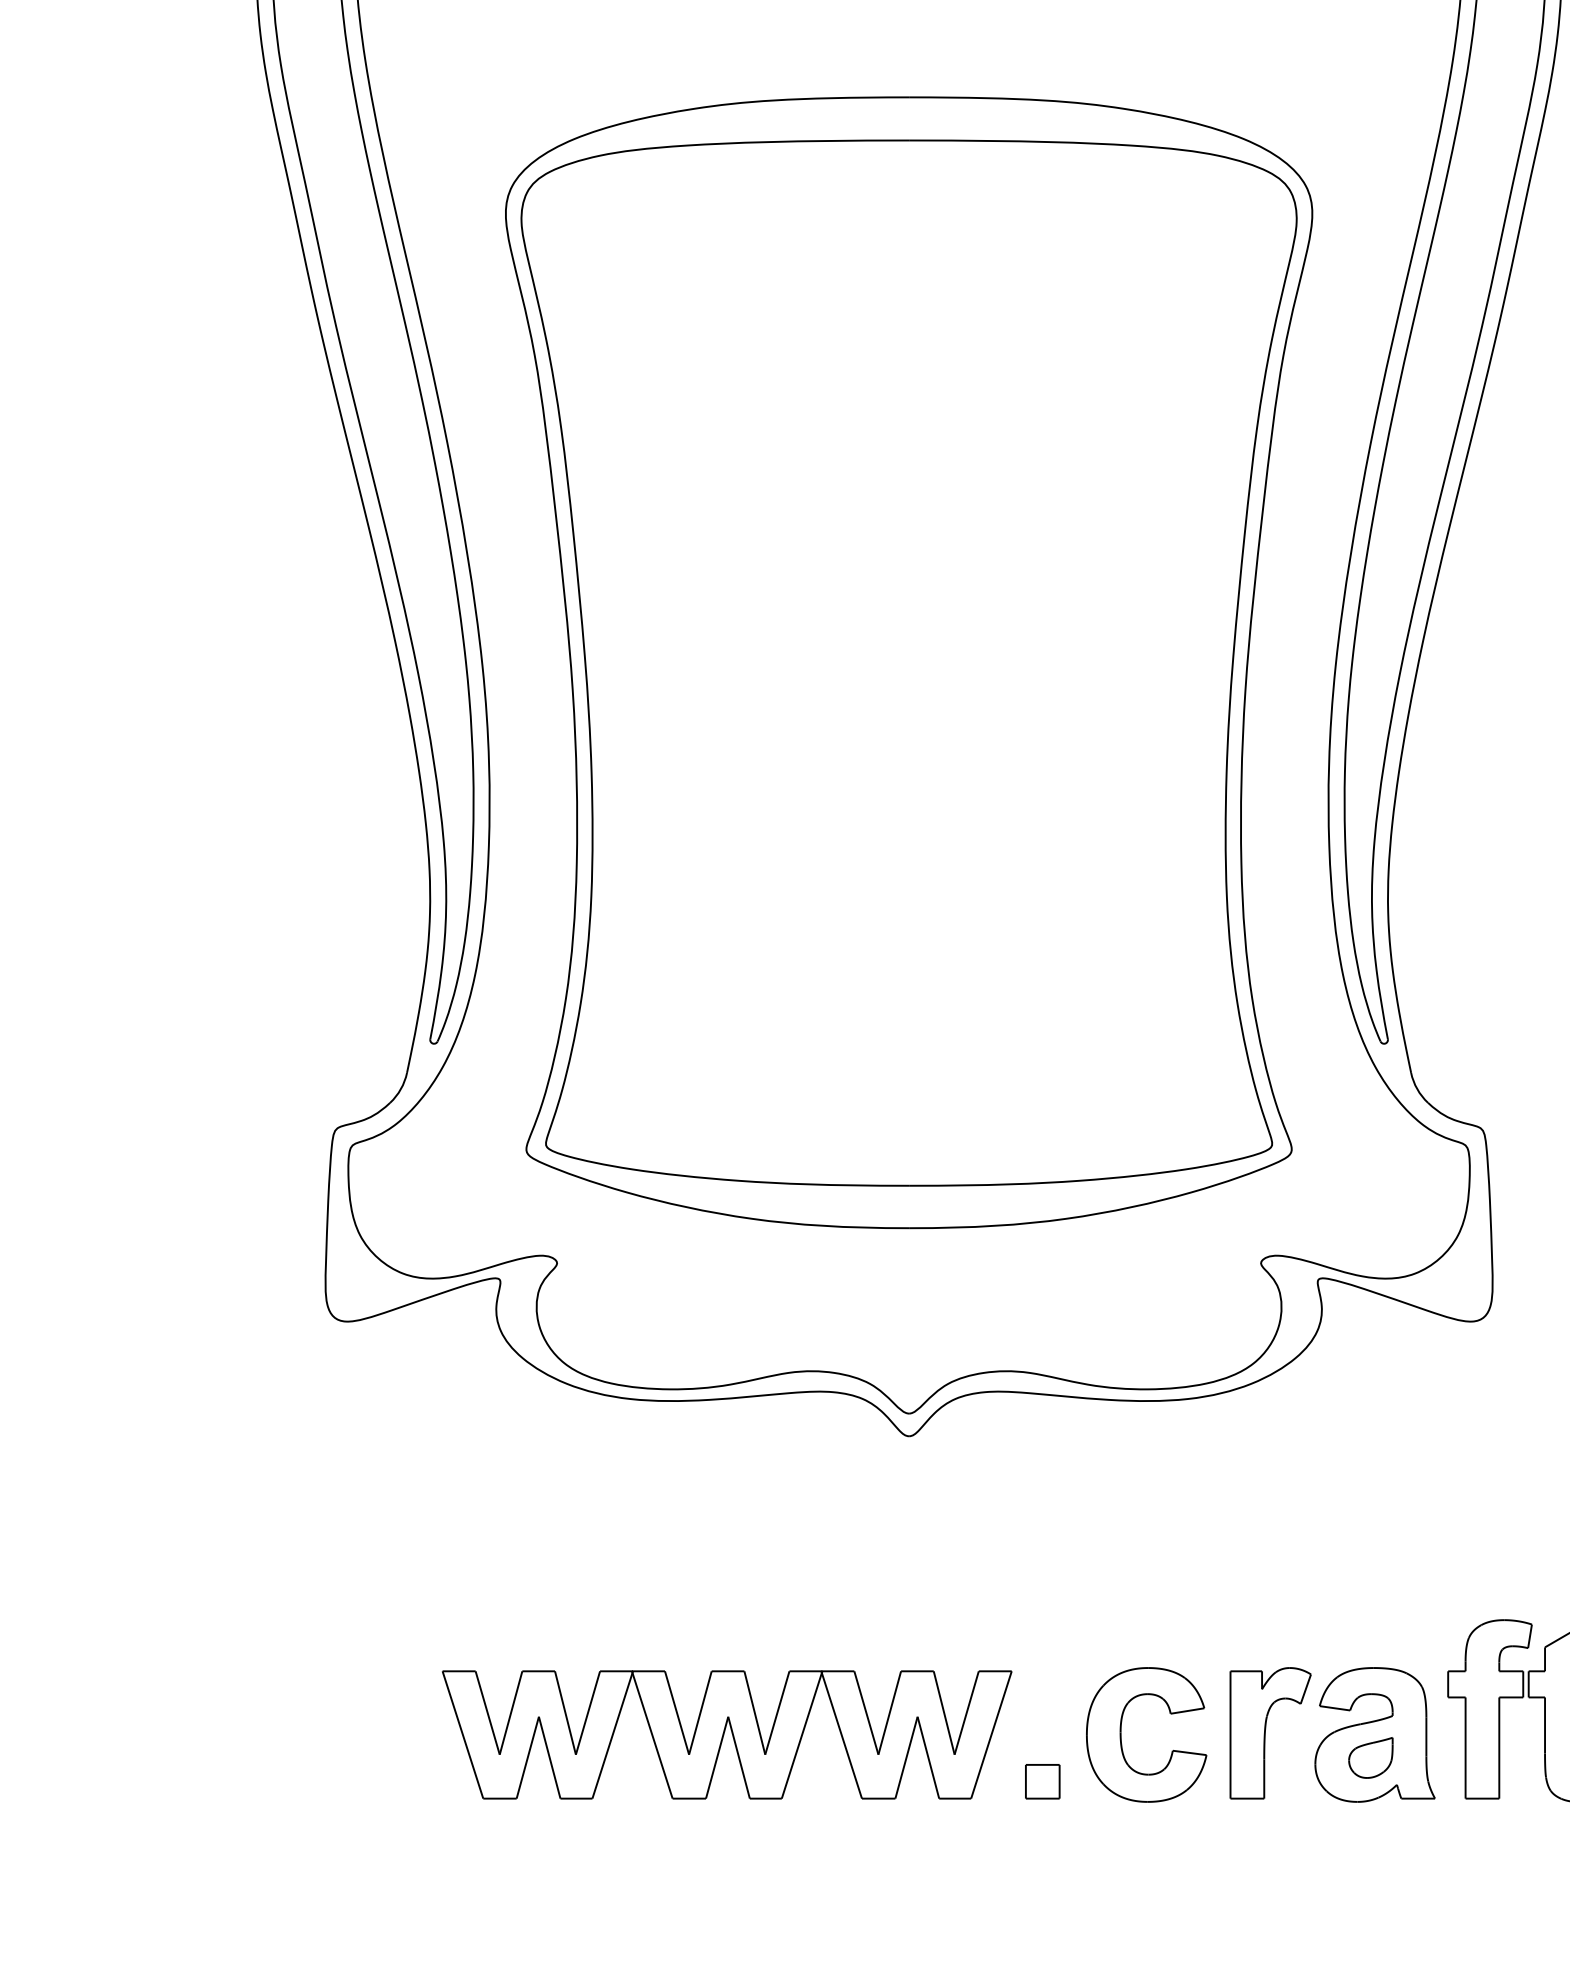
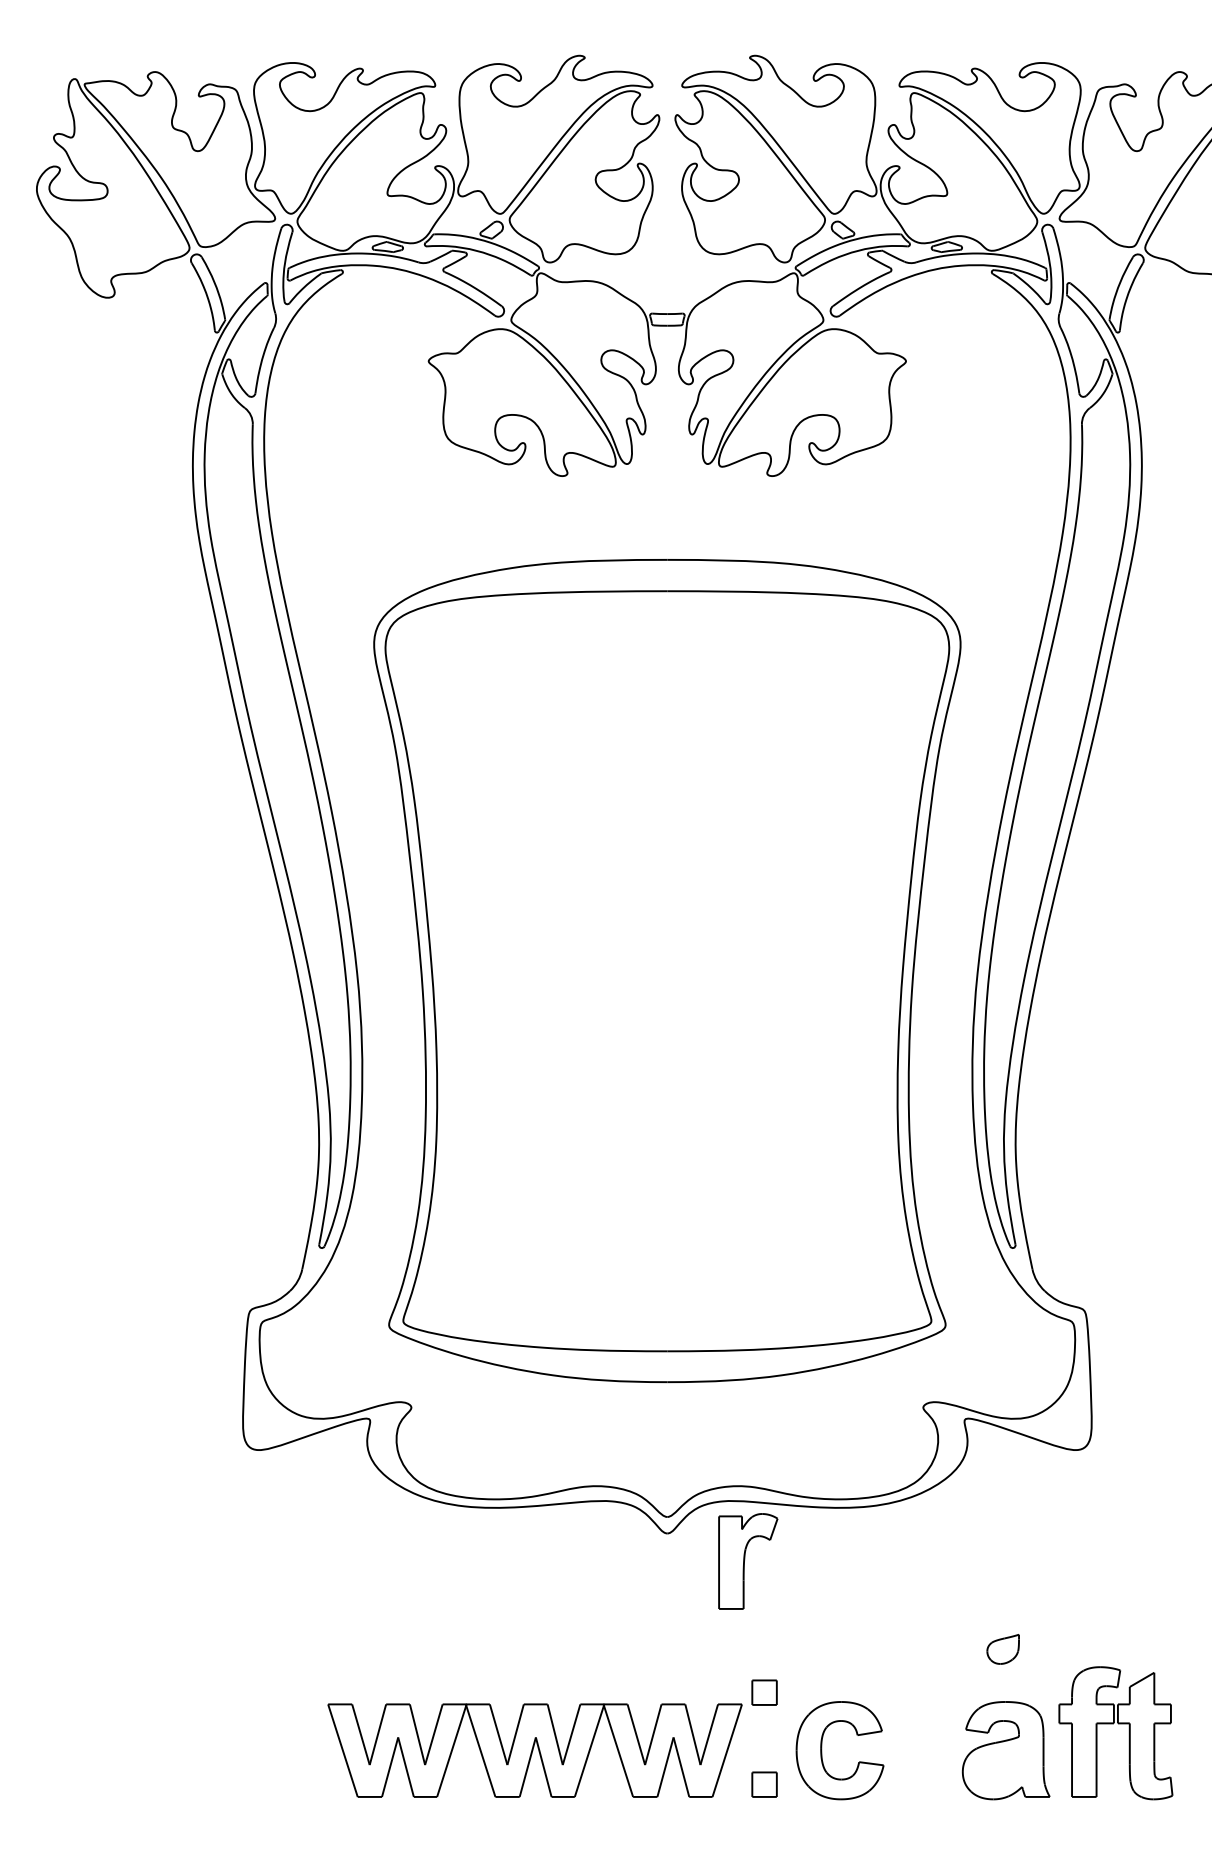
part: (1042, 1654) -> (764, 1692), added
part: (1270, 1733) -> (748, 1561), moved
part: (1369, 1758) -> (1002, 1649), moved

